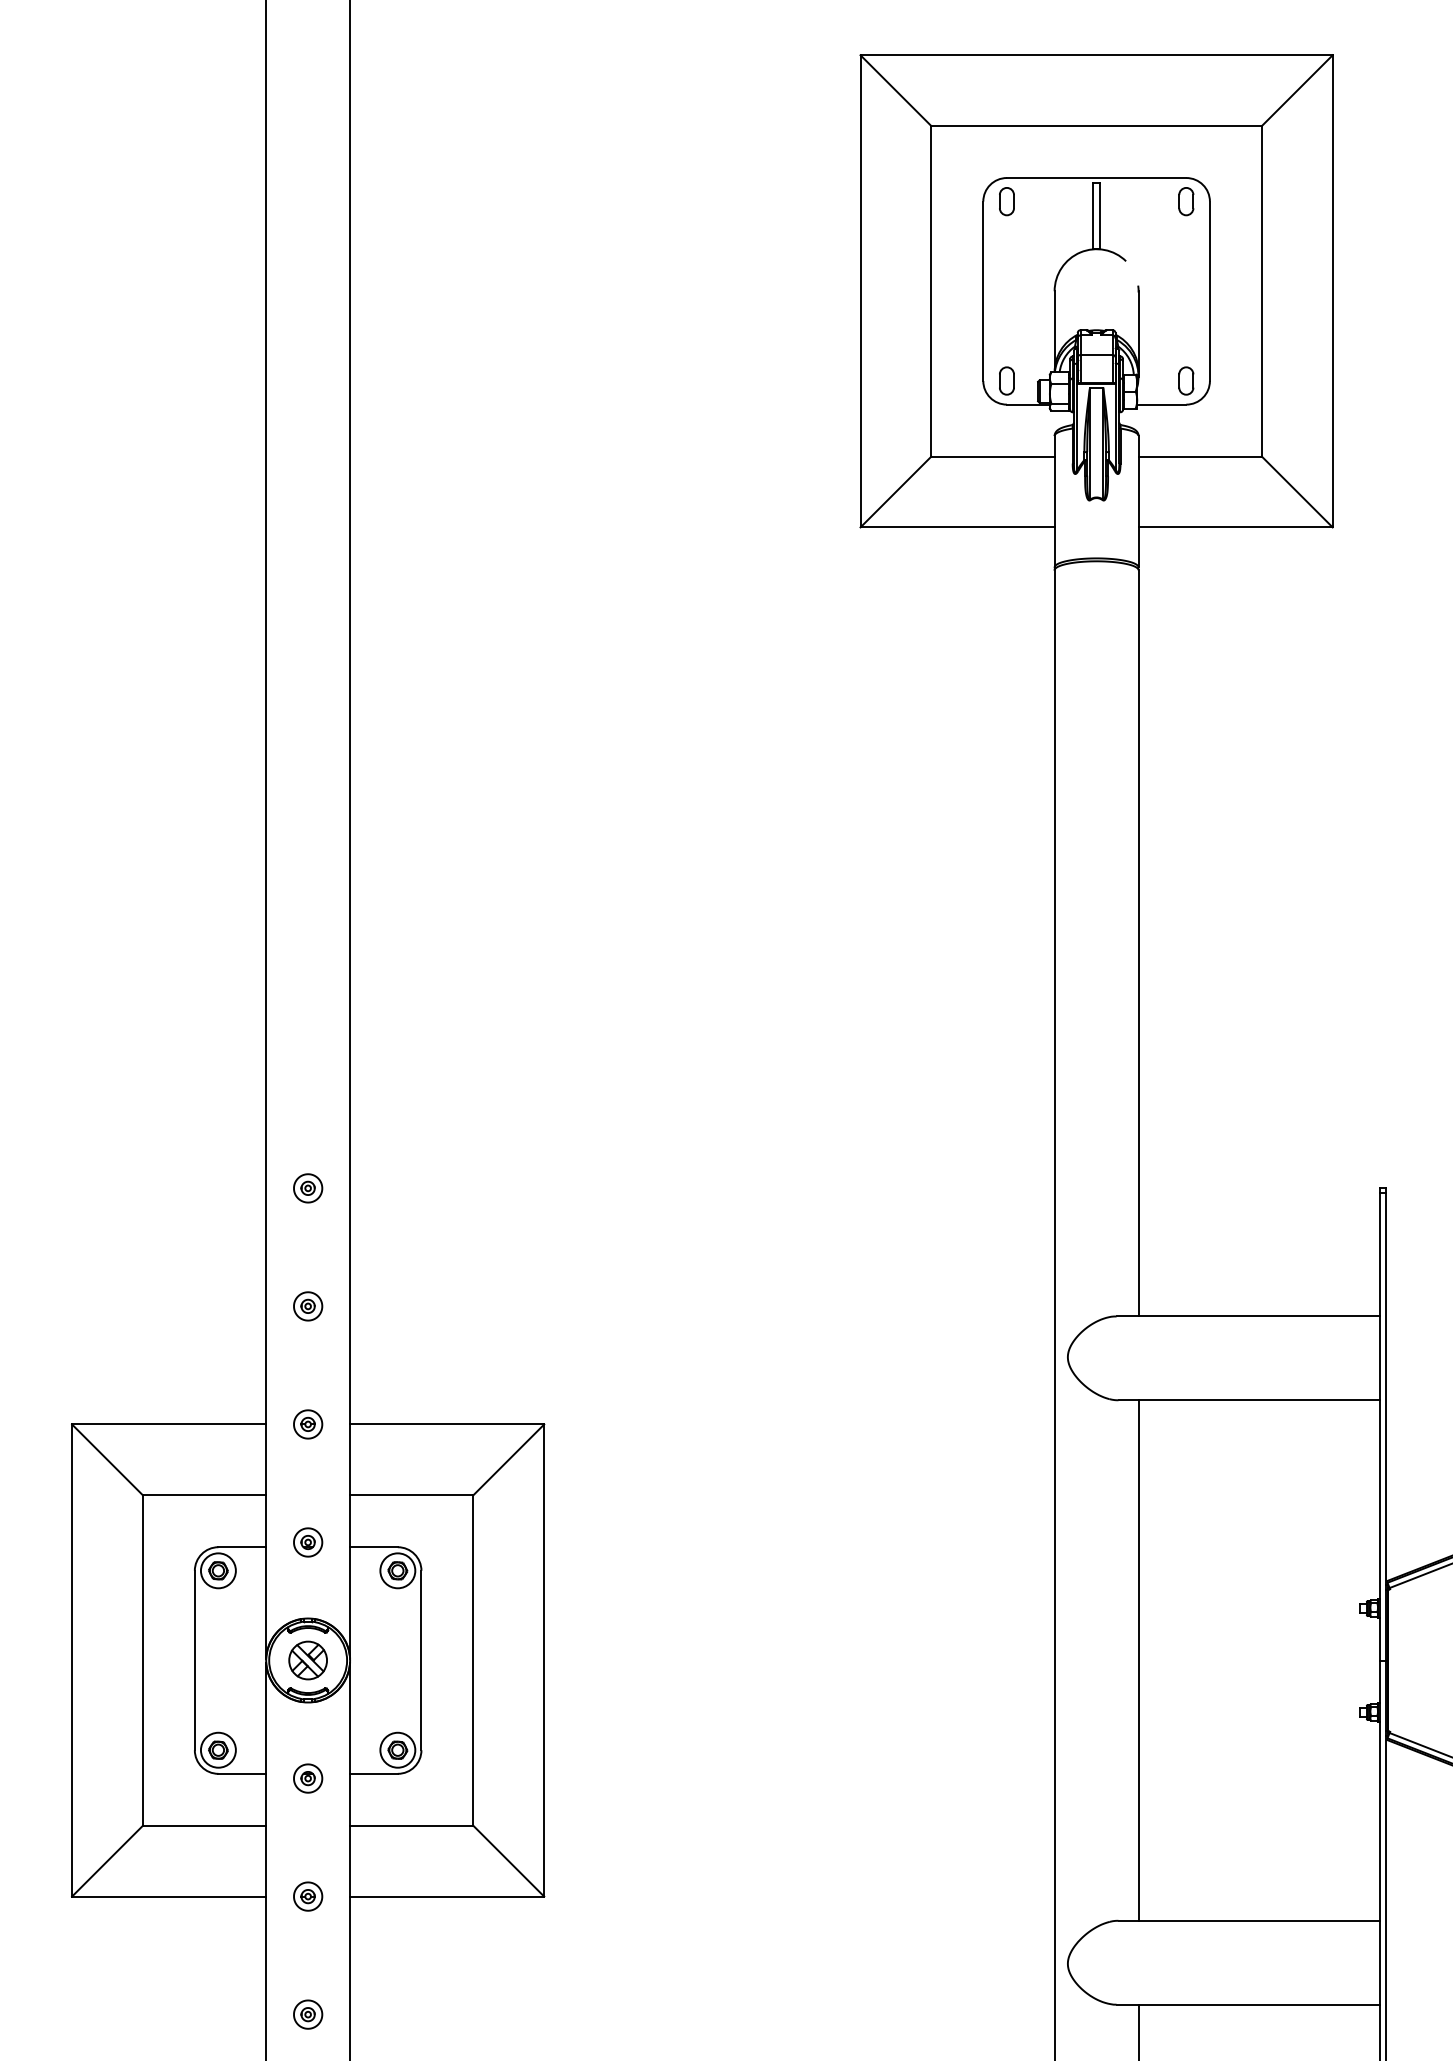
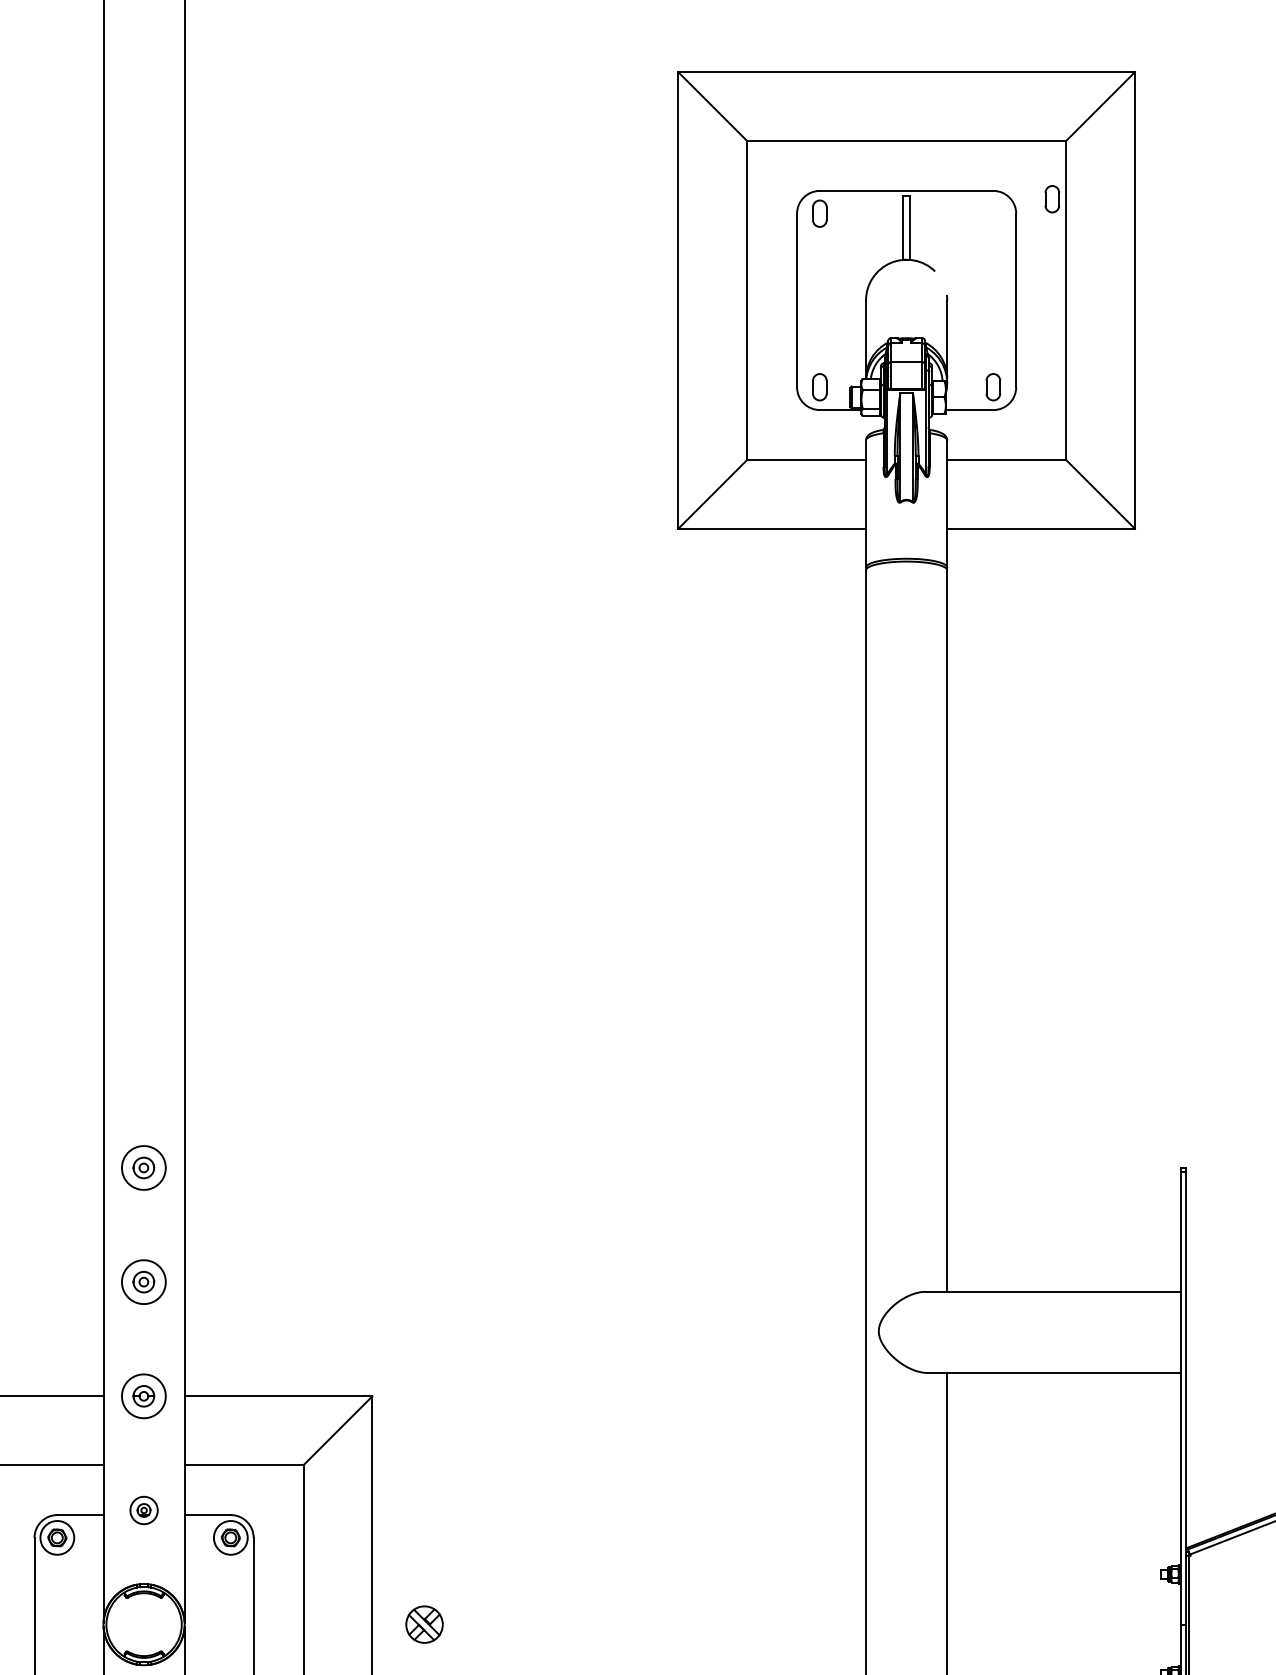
part: (1186, 201) -> (1052, 199), moved
part: (308, 1188) -> (144, 1168), size x1.6
part: (308, 1306) -> (144, 1282), size x1.6
part: (308, 1424) -> (144, 1396), size x1.6
part: (307, 1660) -> (423, 1624), moved

